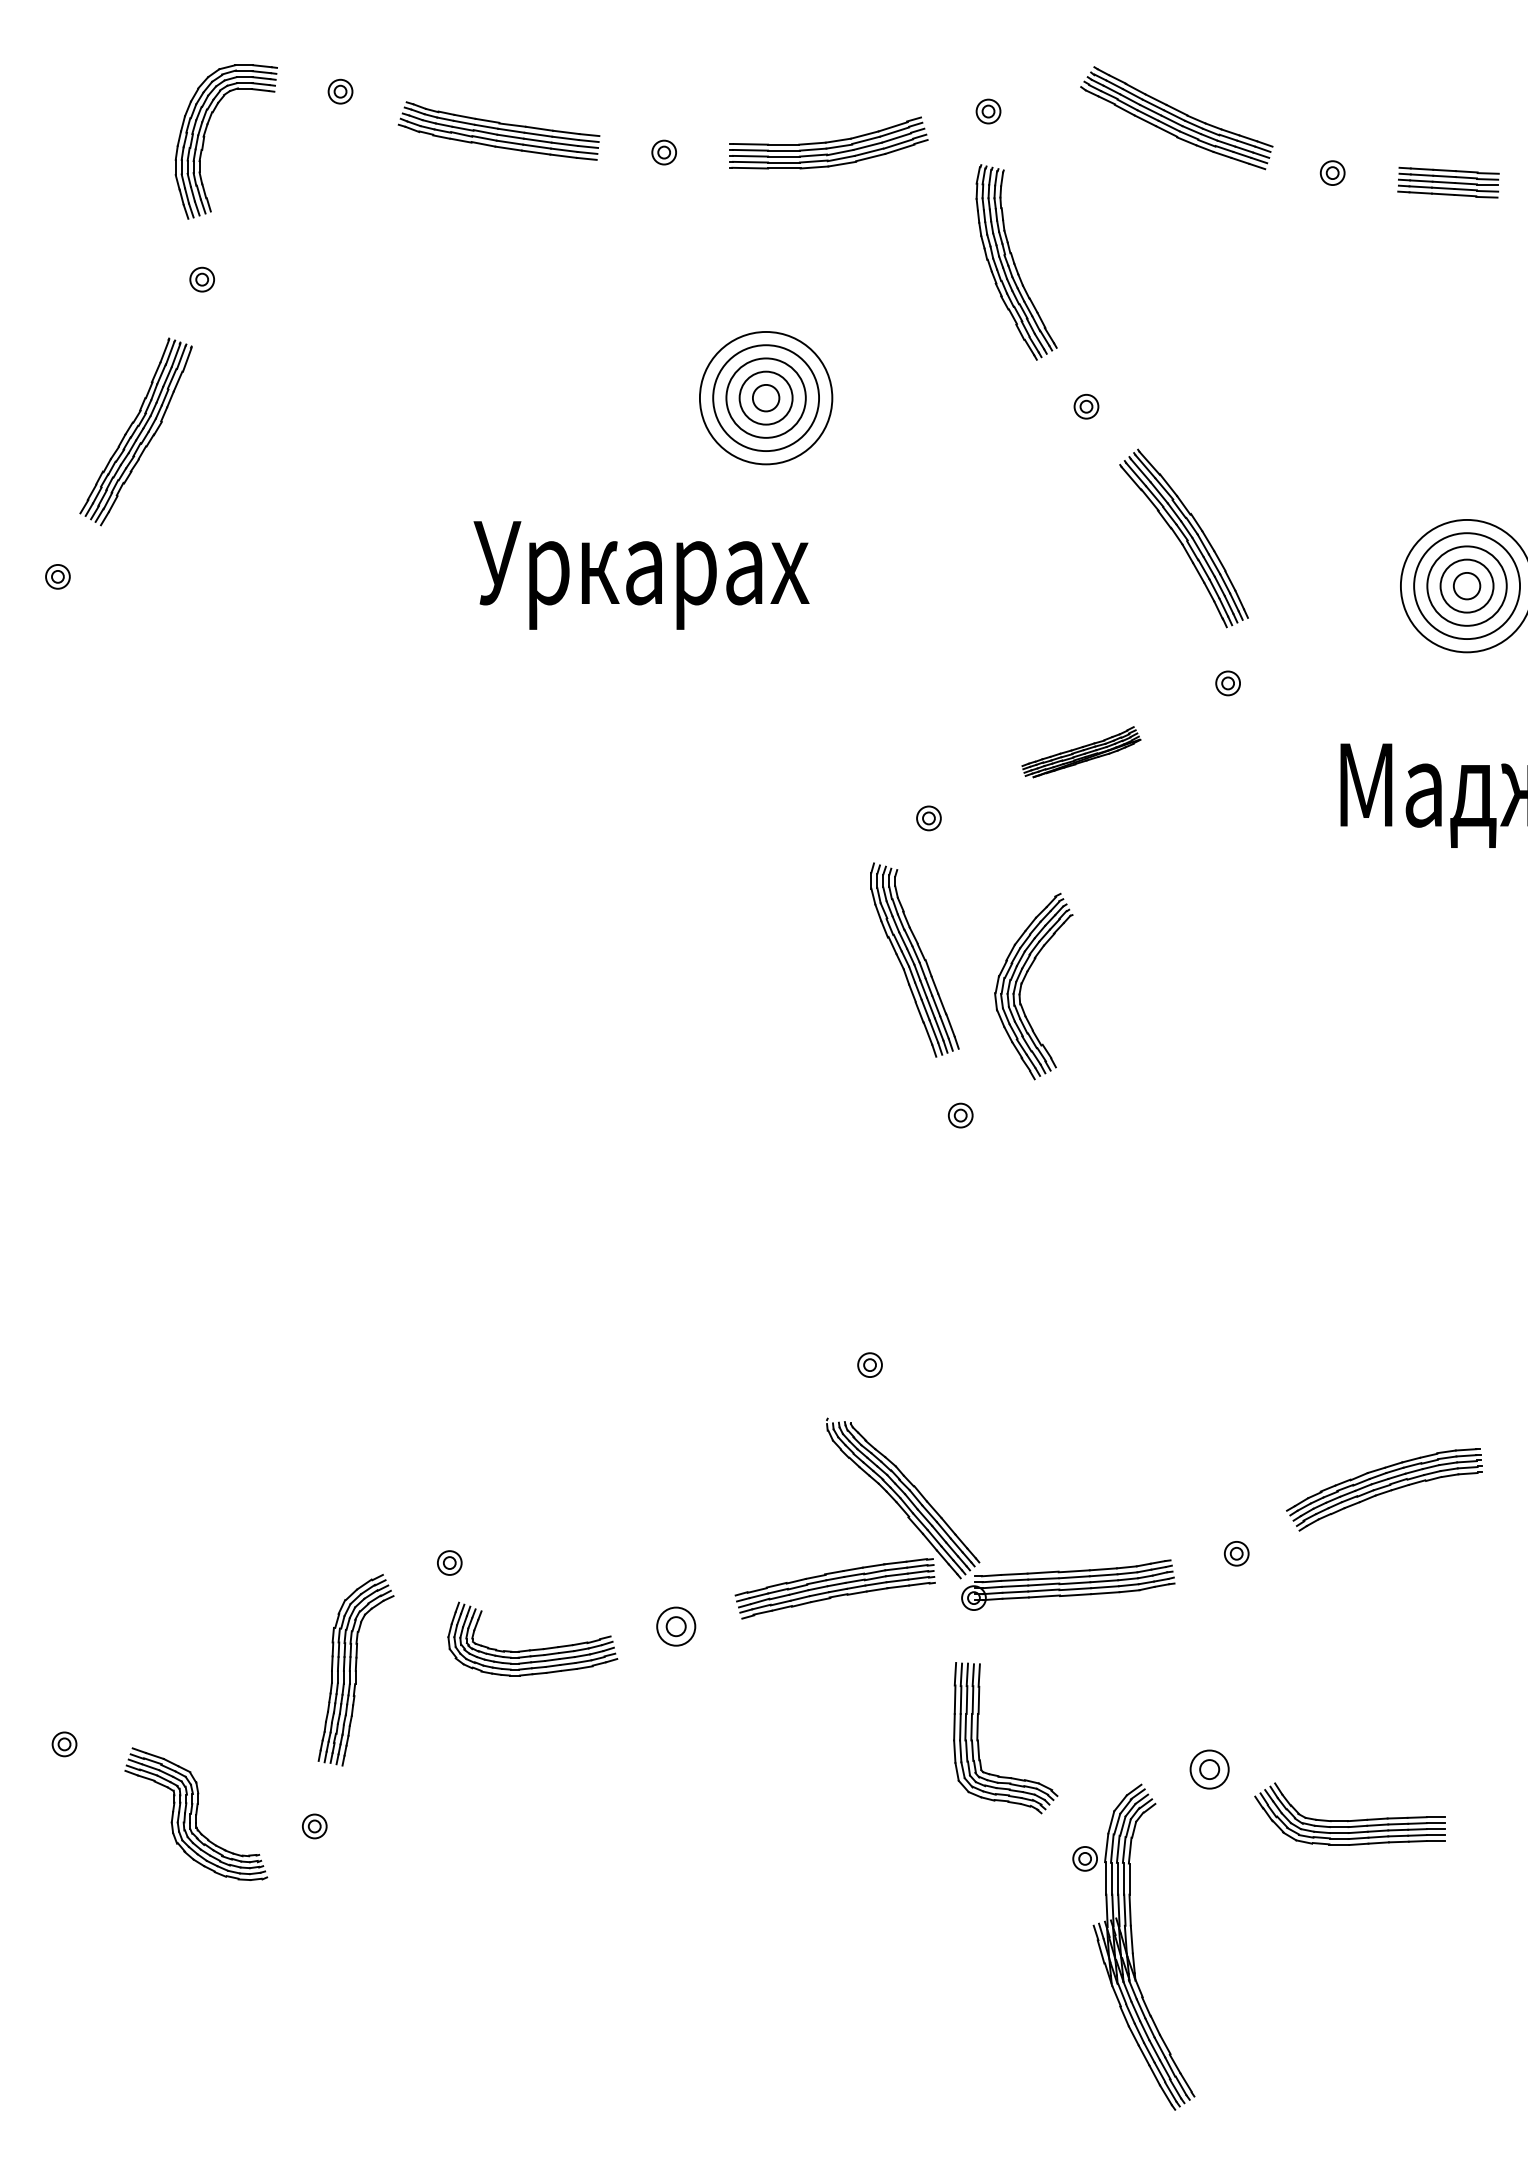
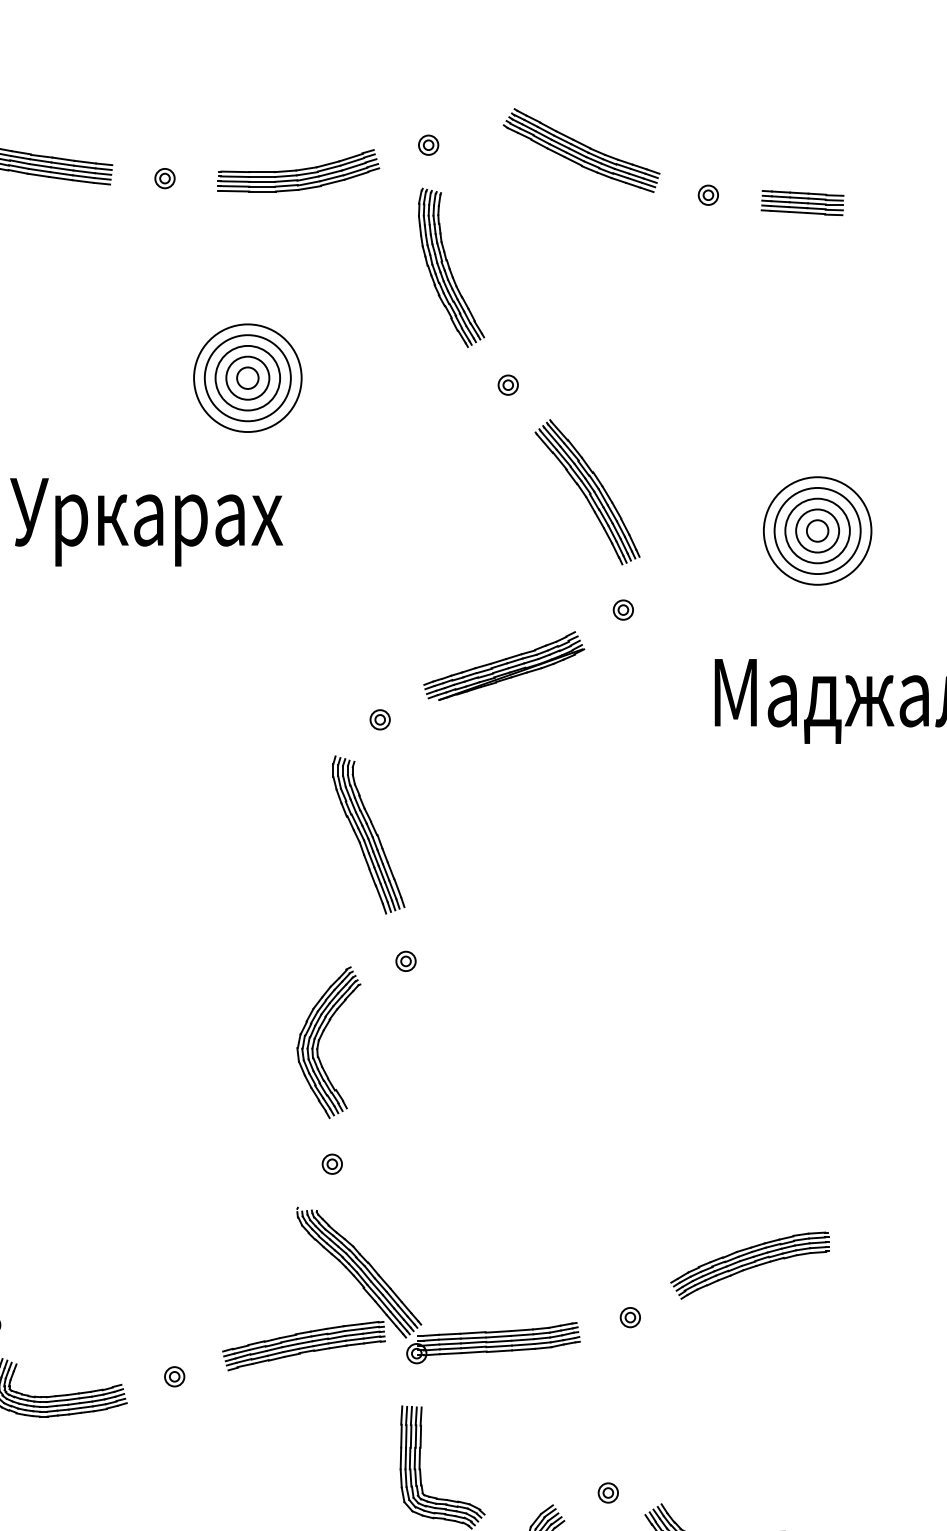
part: (1081, 751) -> (504, 665), size x1.67
part: (1023, 982) -> (320, 1039), moved
part: (675, 1626) -> (174, 1376), size x0.62
part: (1209, 1769) -> (608, 1492), size x0.62

